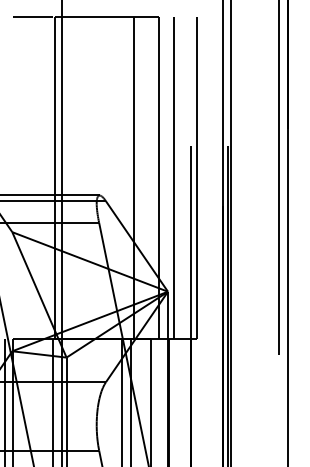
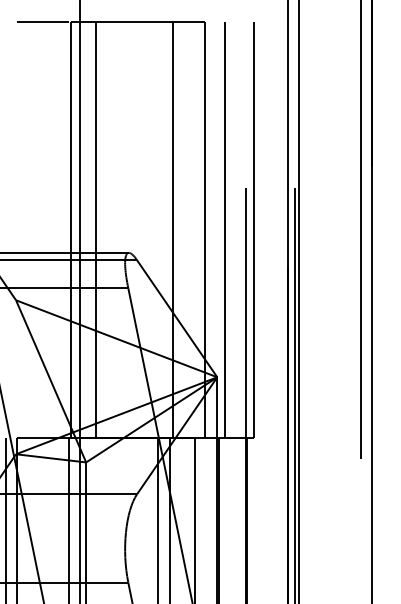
line: (74, 177) -> (96, 229), added

